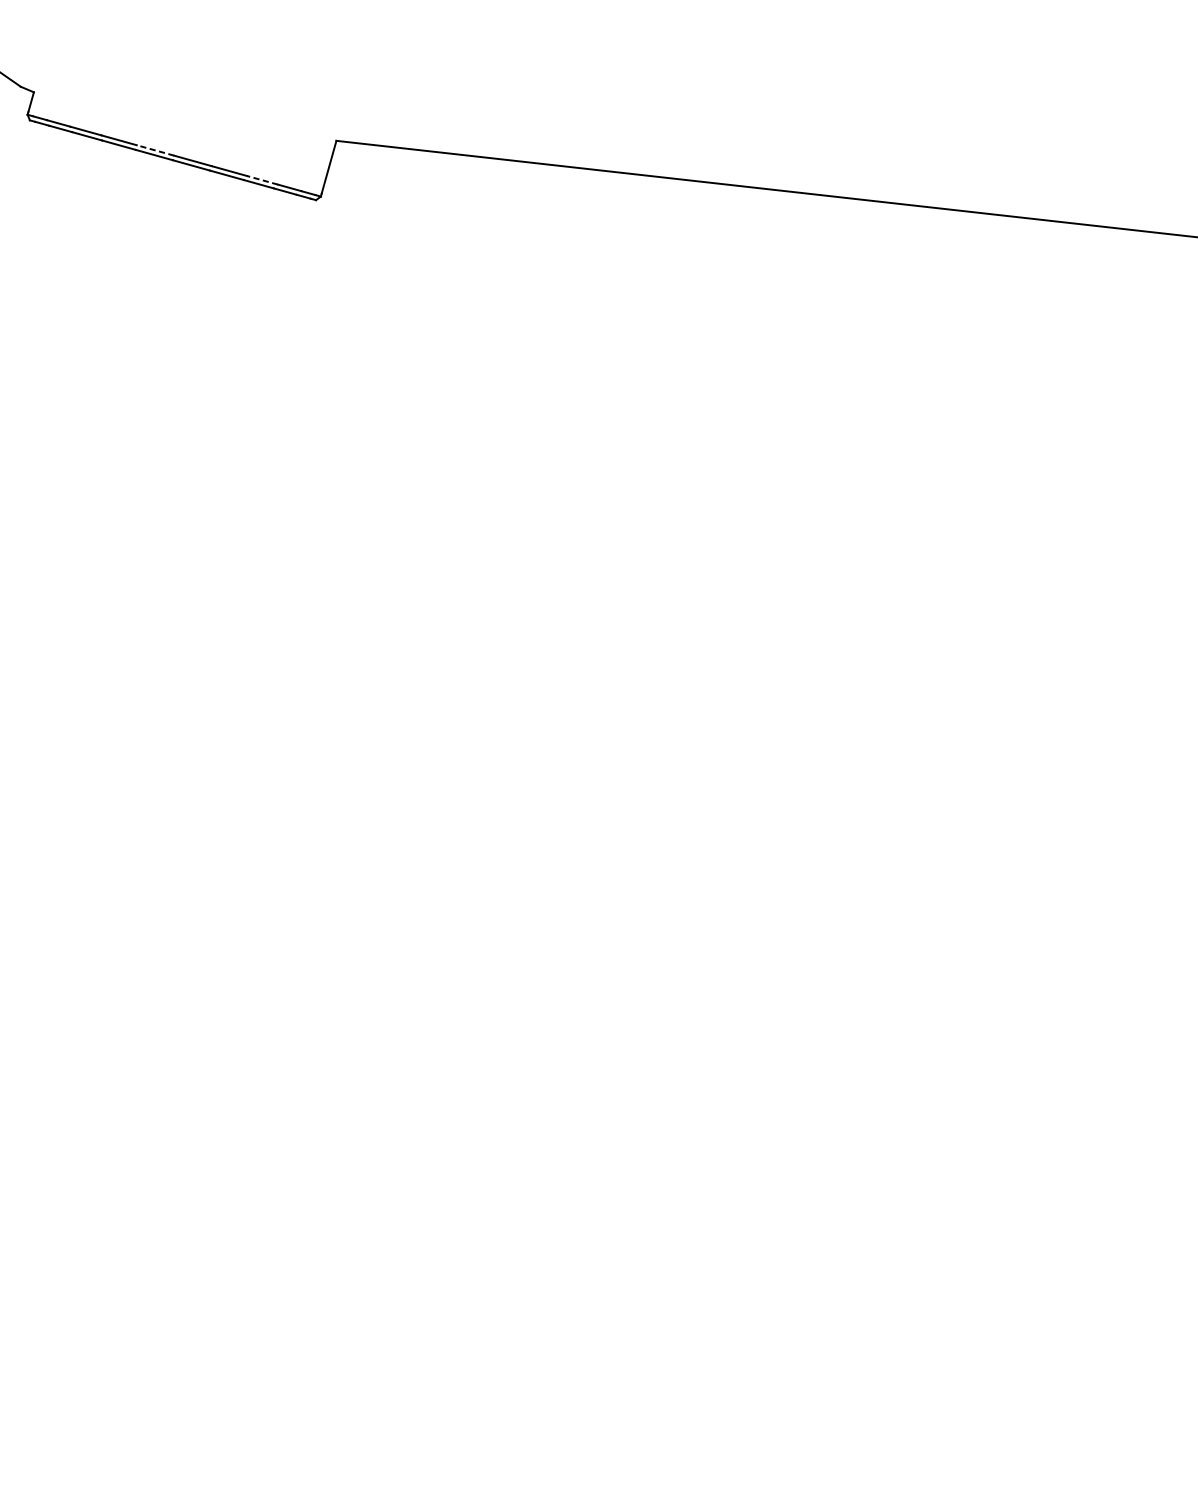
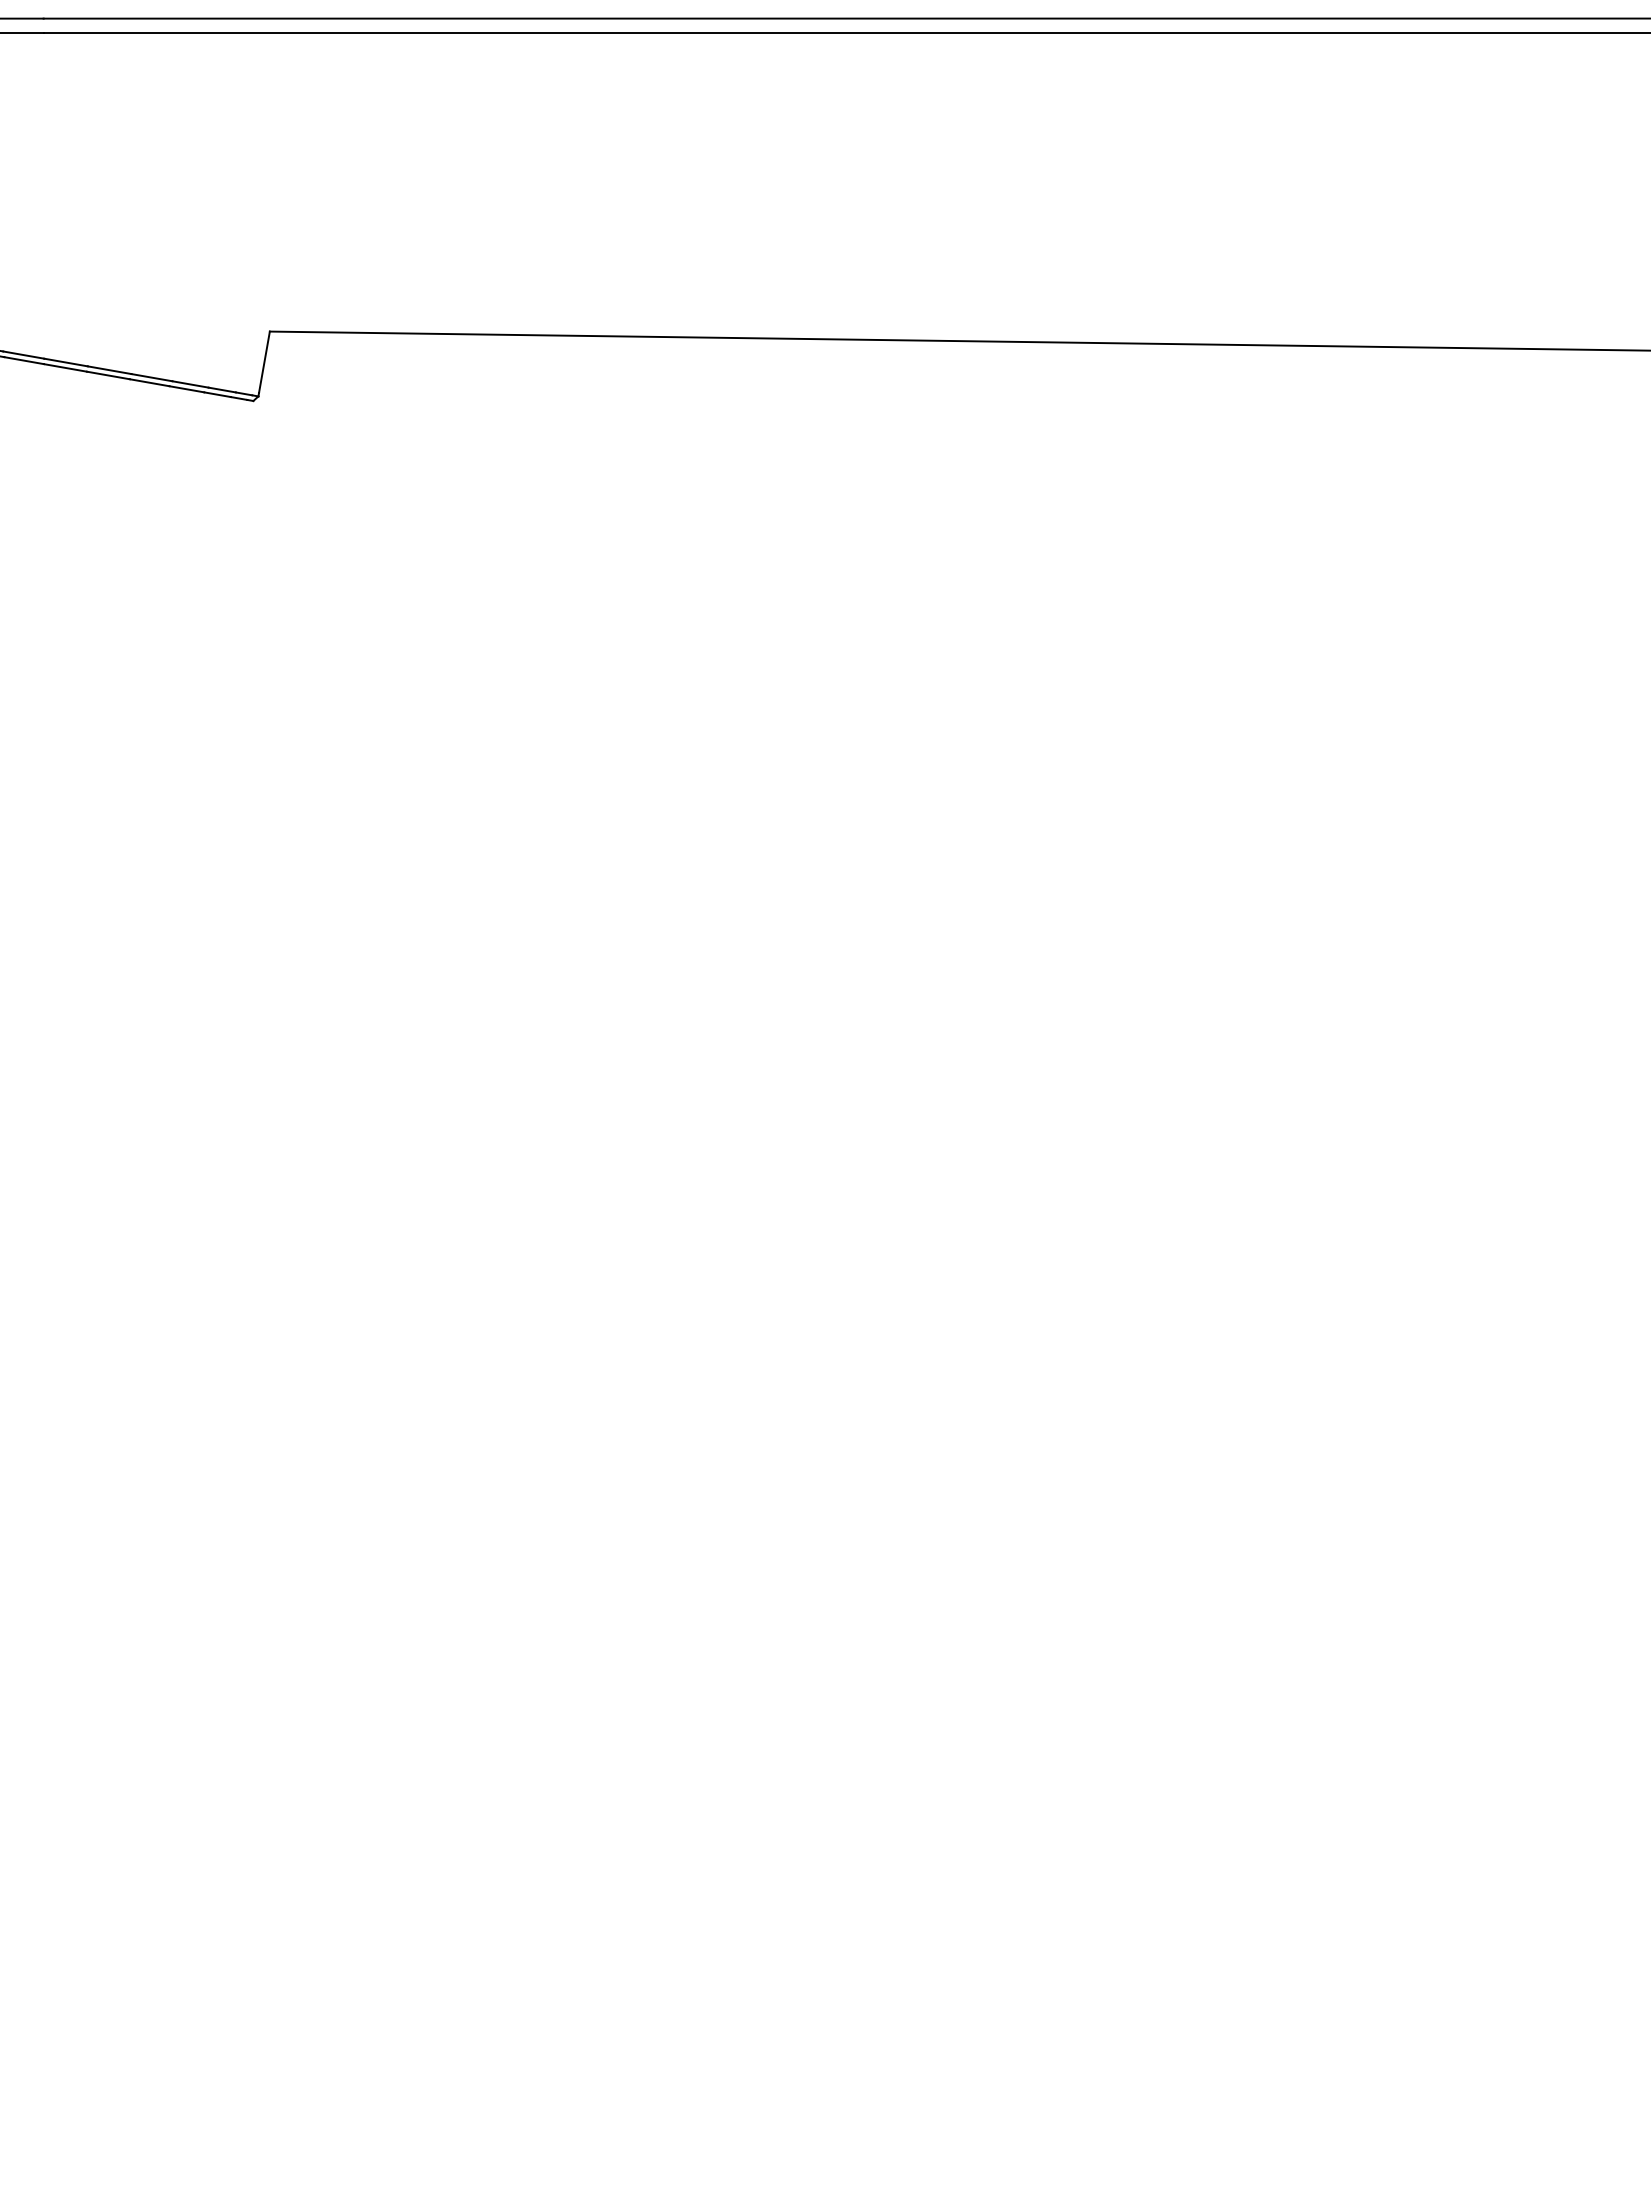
line: (155, 150) -> (65, 362), dashed -> solid
line: (262, 180) -> (190, 384), dashed -> solid

